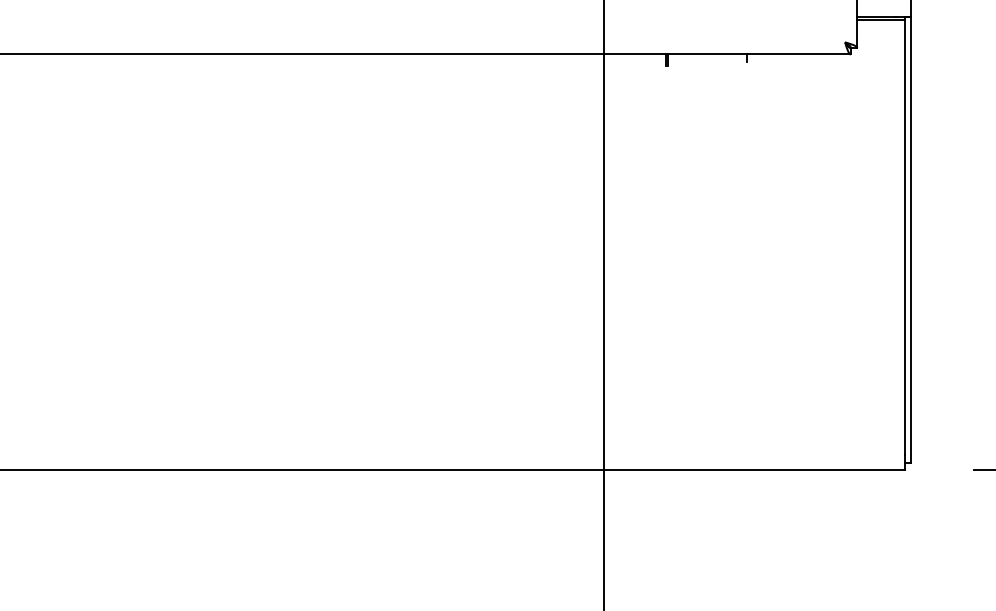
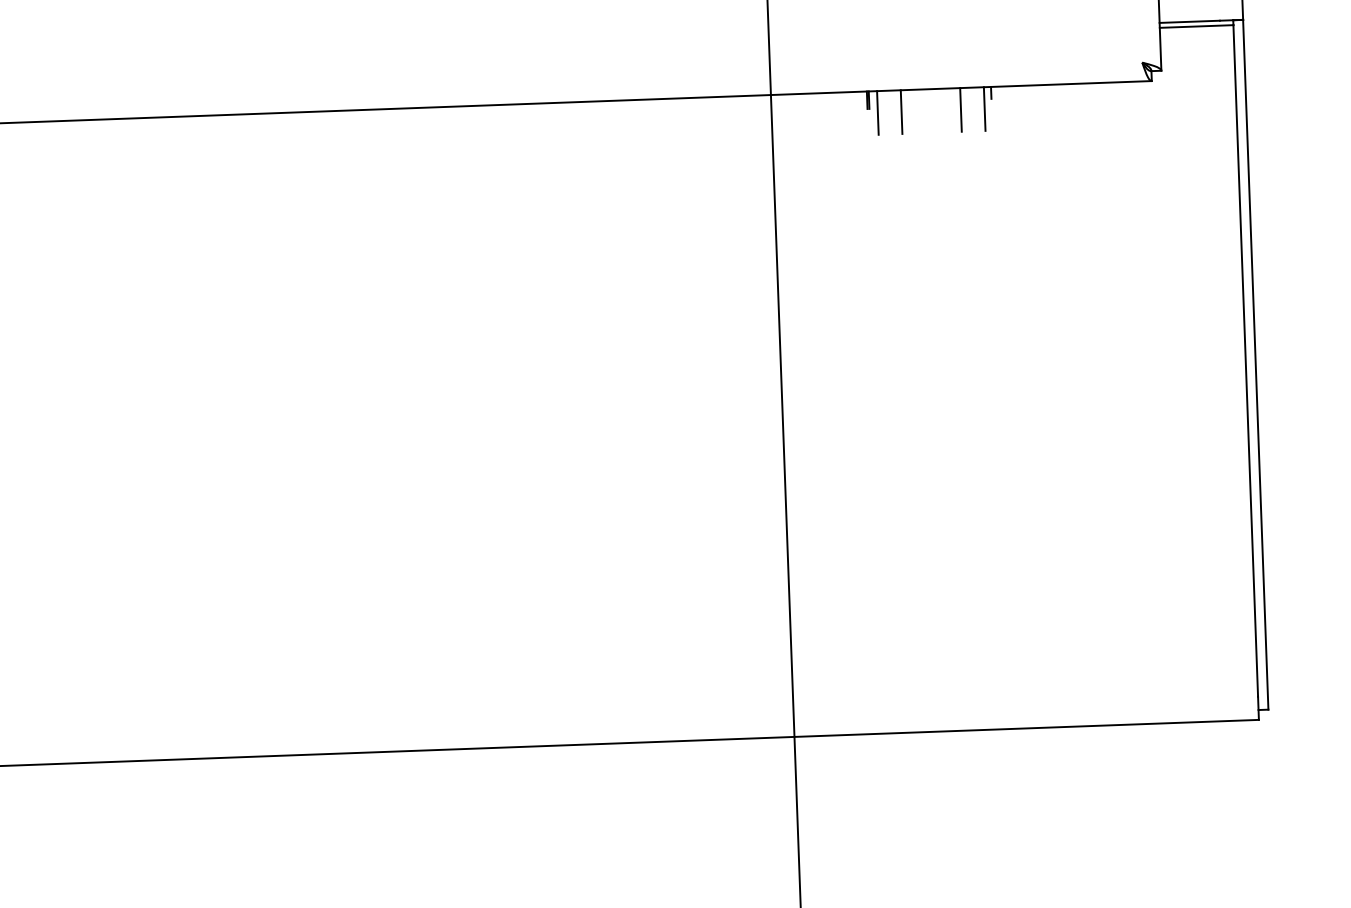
line: (673, 68) -> (878, 112), added
line: (688, 68) -> (901, 111), added
line: (726, 68) -> (960, 109), added
line: (742, 68) -> (985, 108), added

